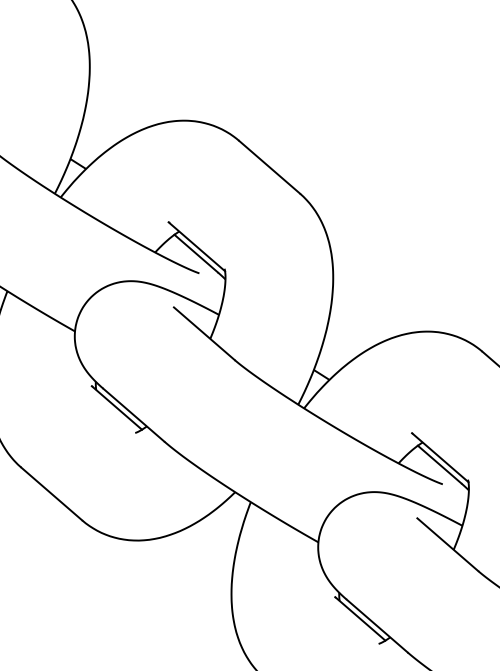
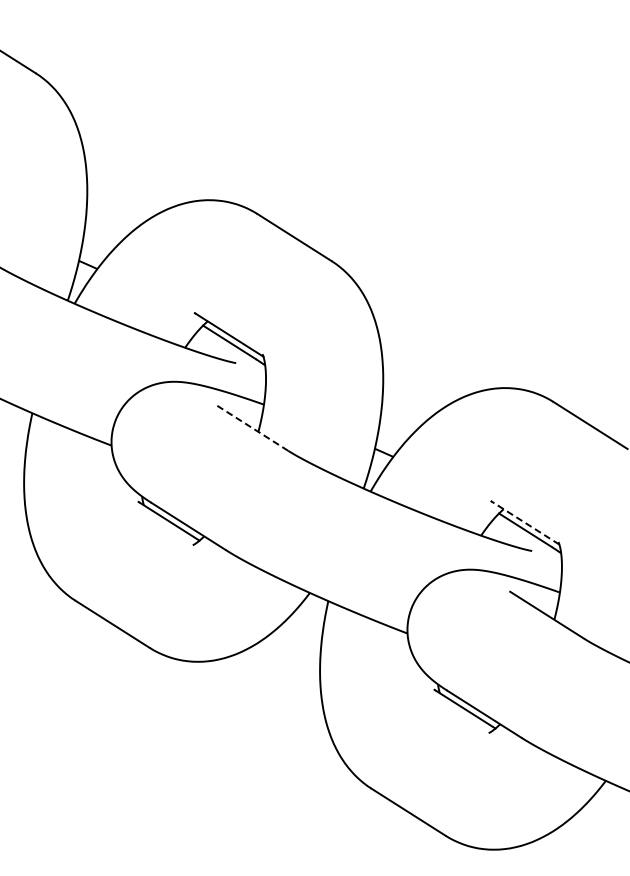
line: (204, 333) -> (251, 427), solid -> dashed
line: (440, 457) -> (525, 522), solid -> dashed

